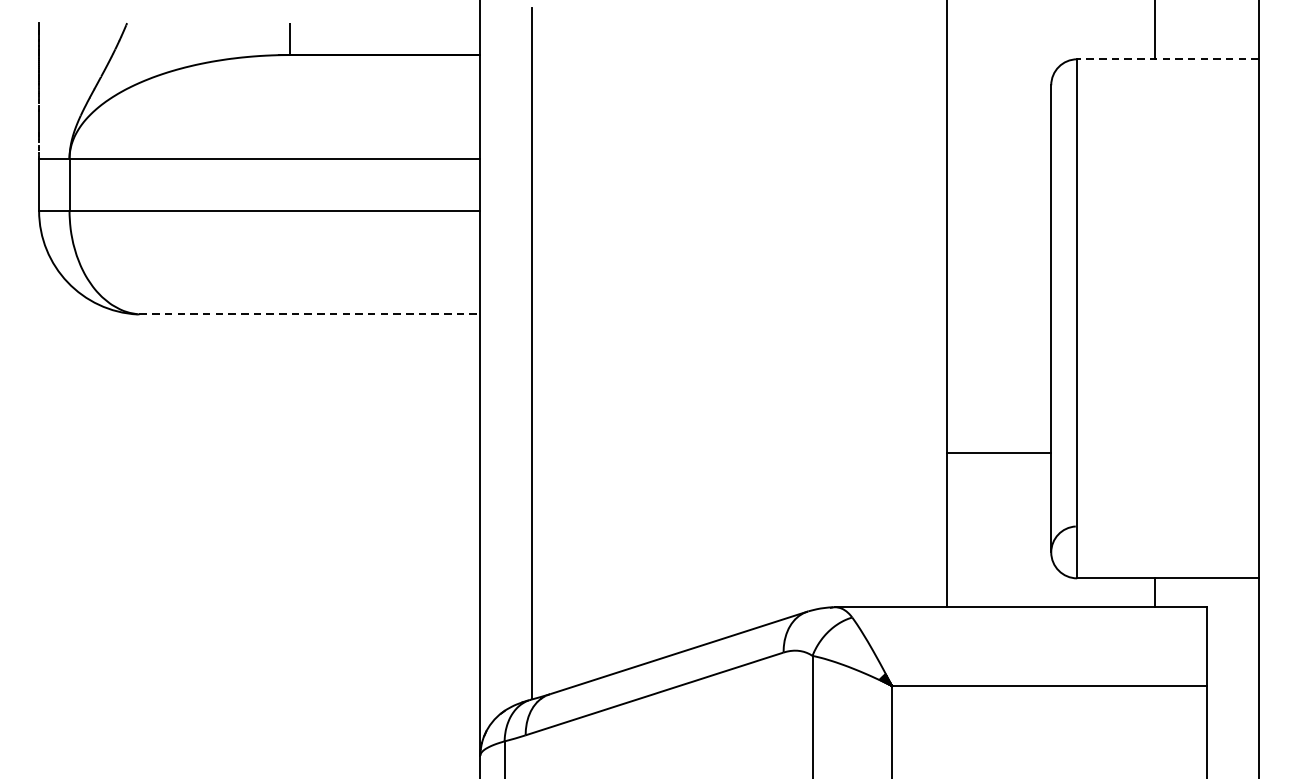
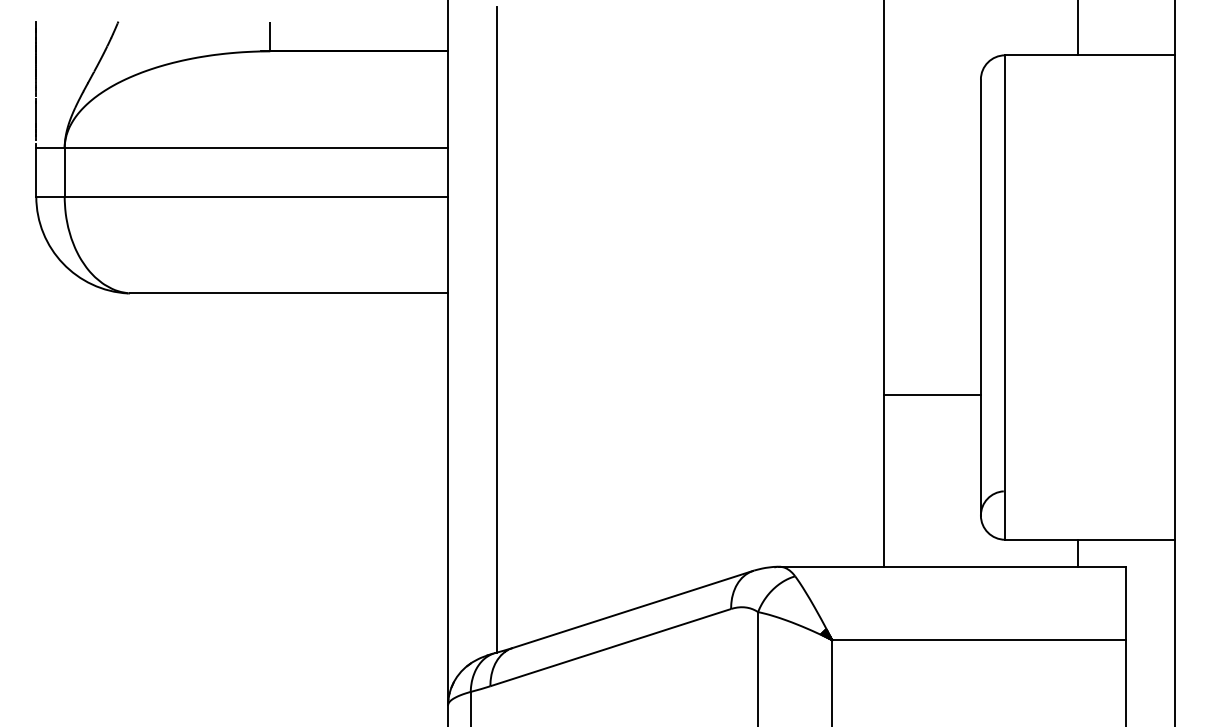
line: (1167, 59) -> (1089, 55), dashed -> solid
line: (310, 314) -> (289, 293), dashed -> solid
line: (999, 453) -> (932, 395), moved

